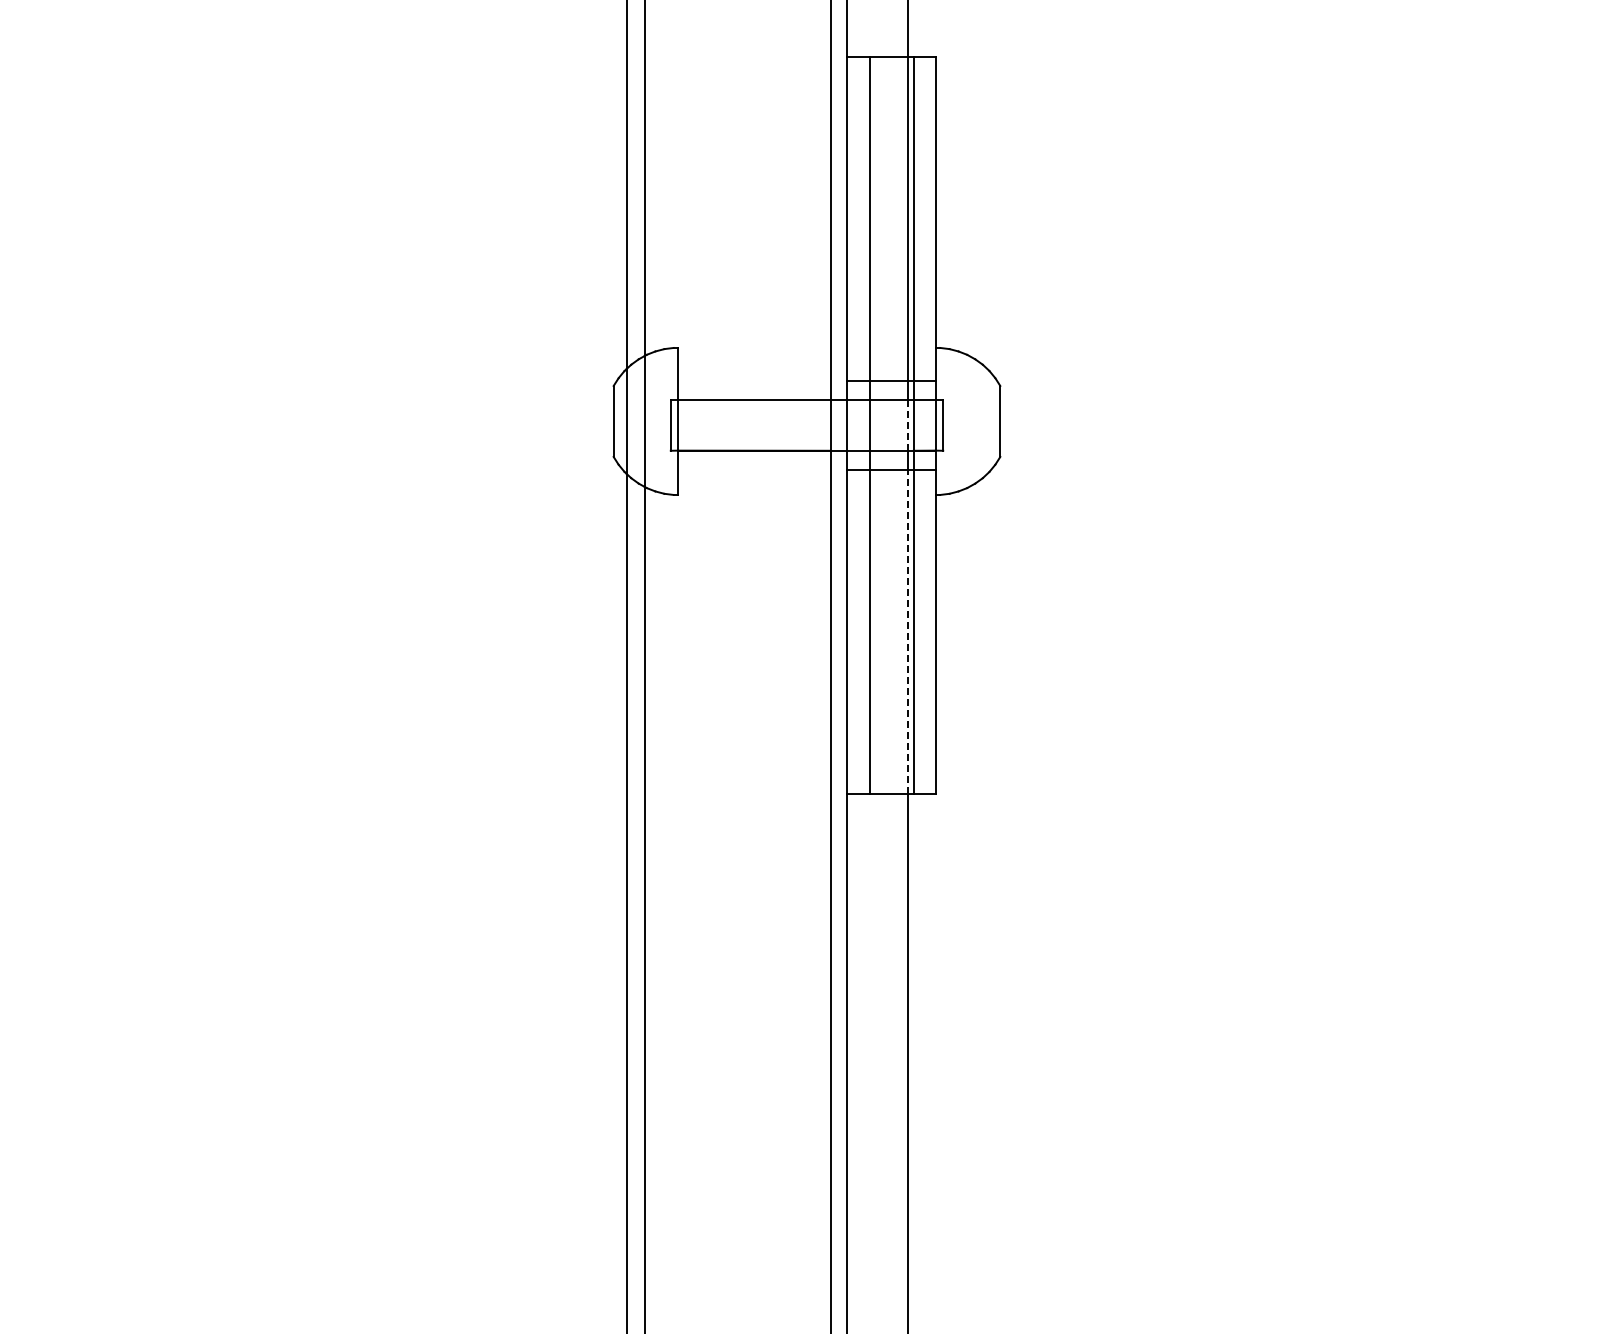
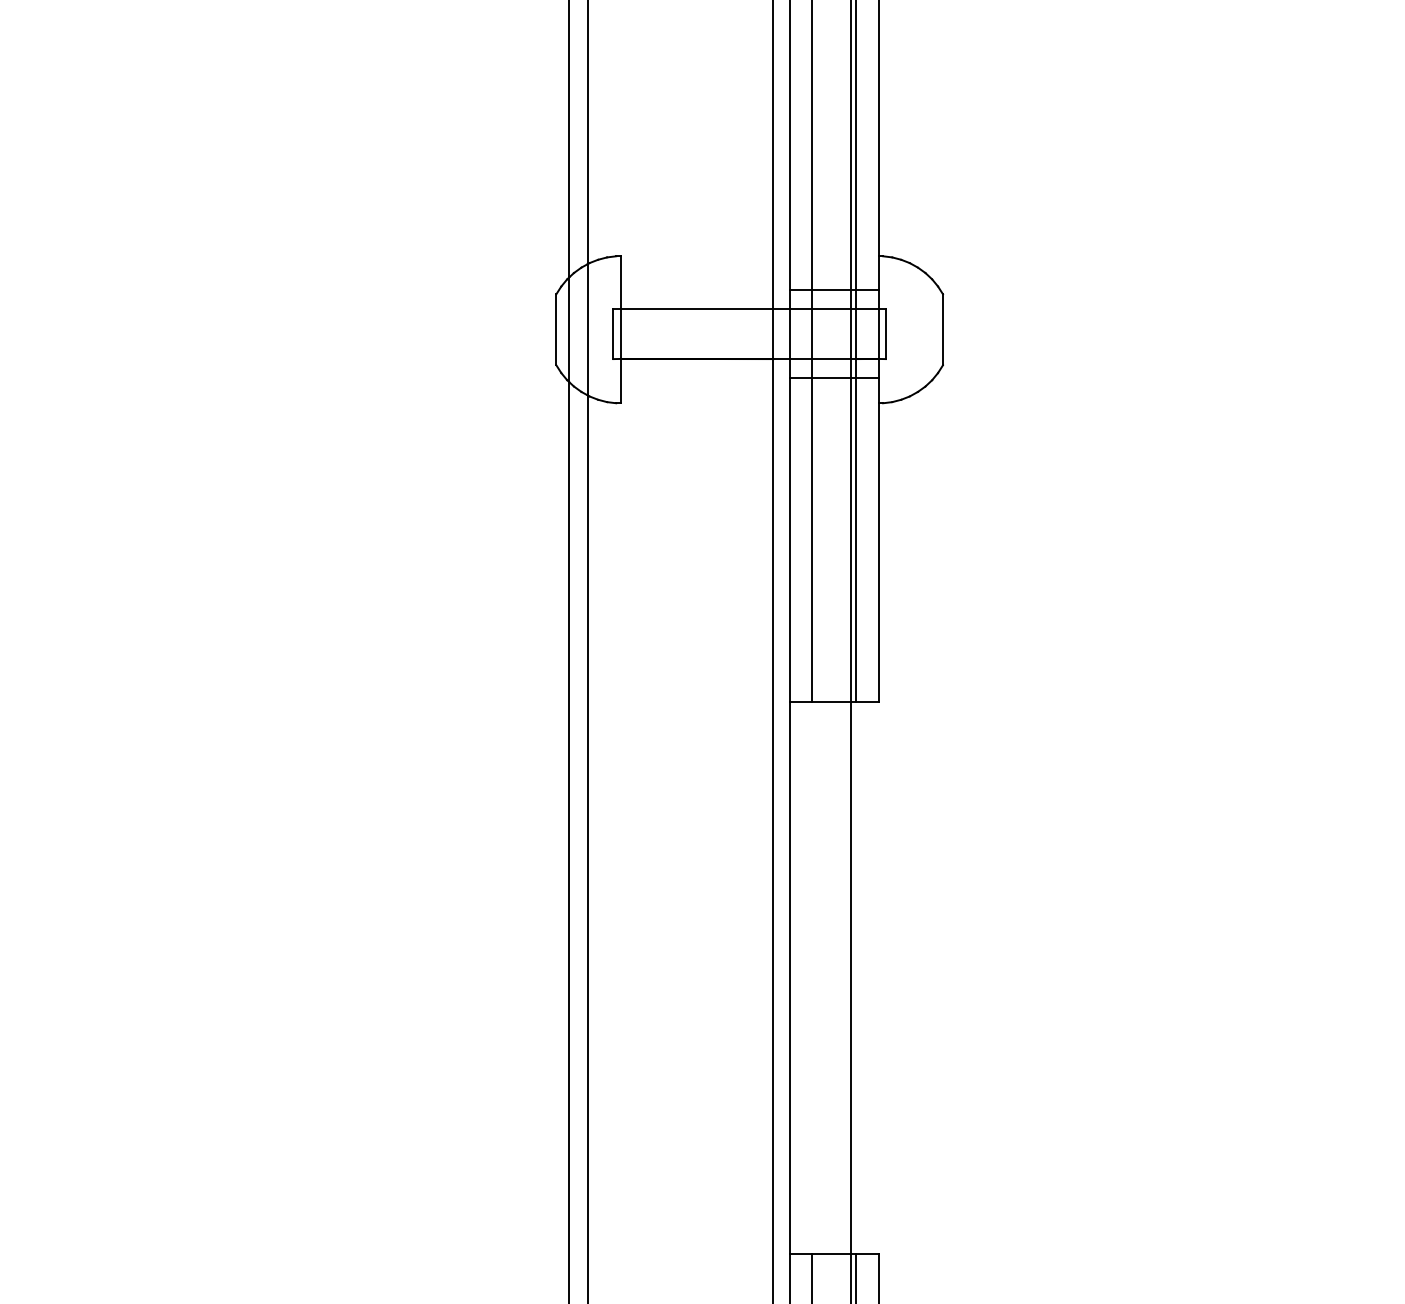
line: (908, 425) -> (851, 333), dashed -> solid
line: (908, 631) -> (851, 539), dashed -> solid

